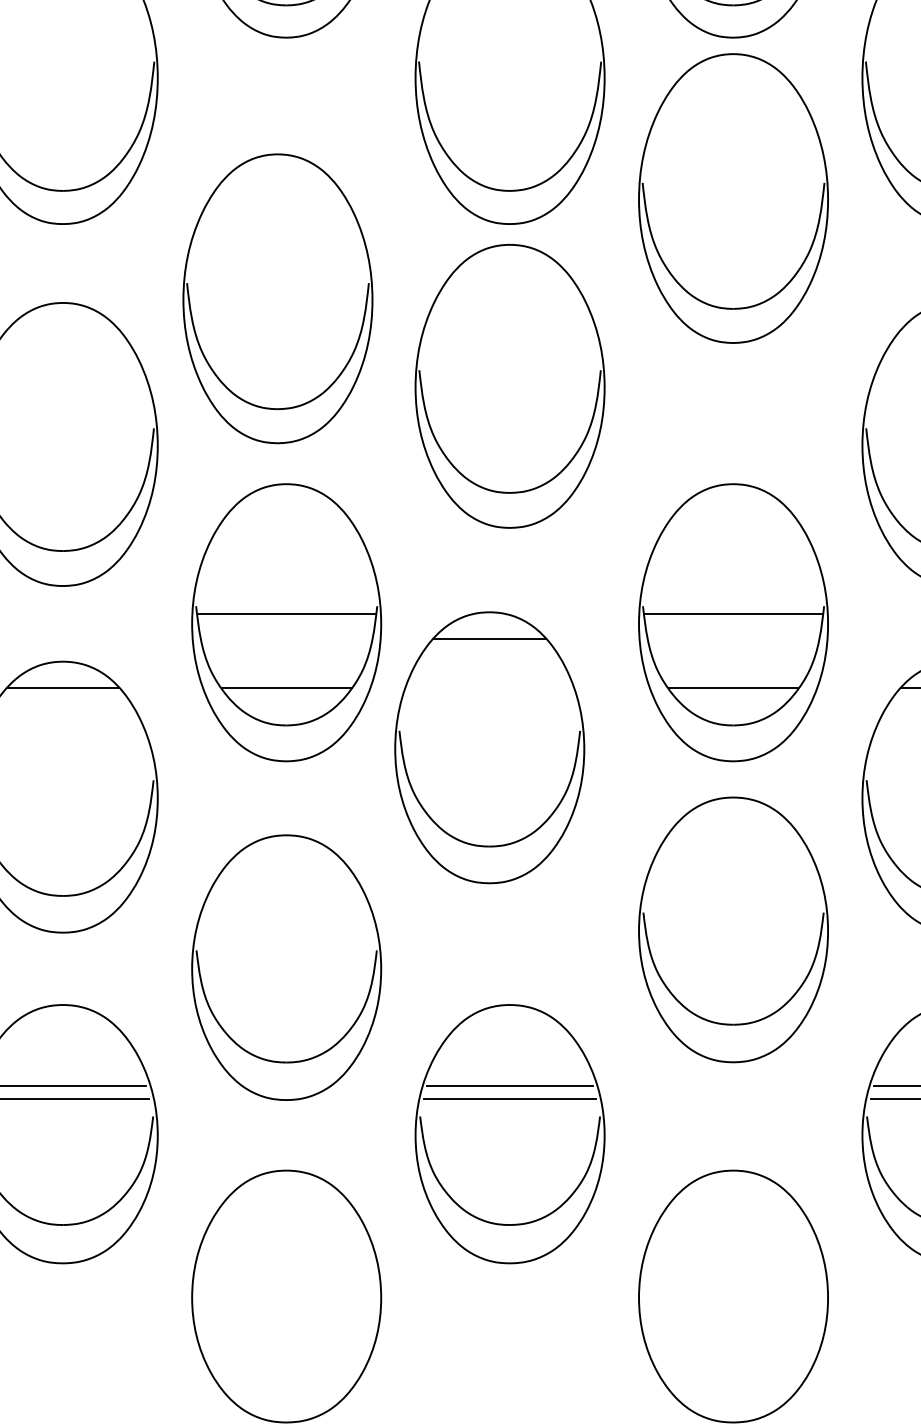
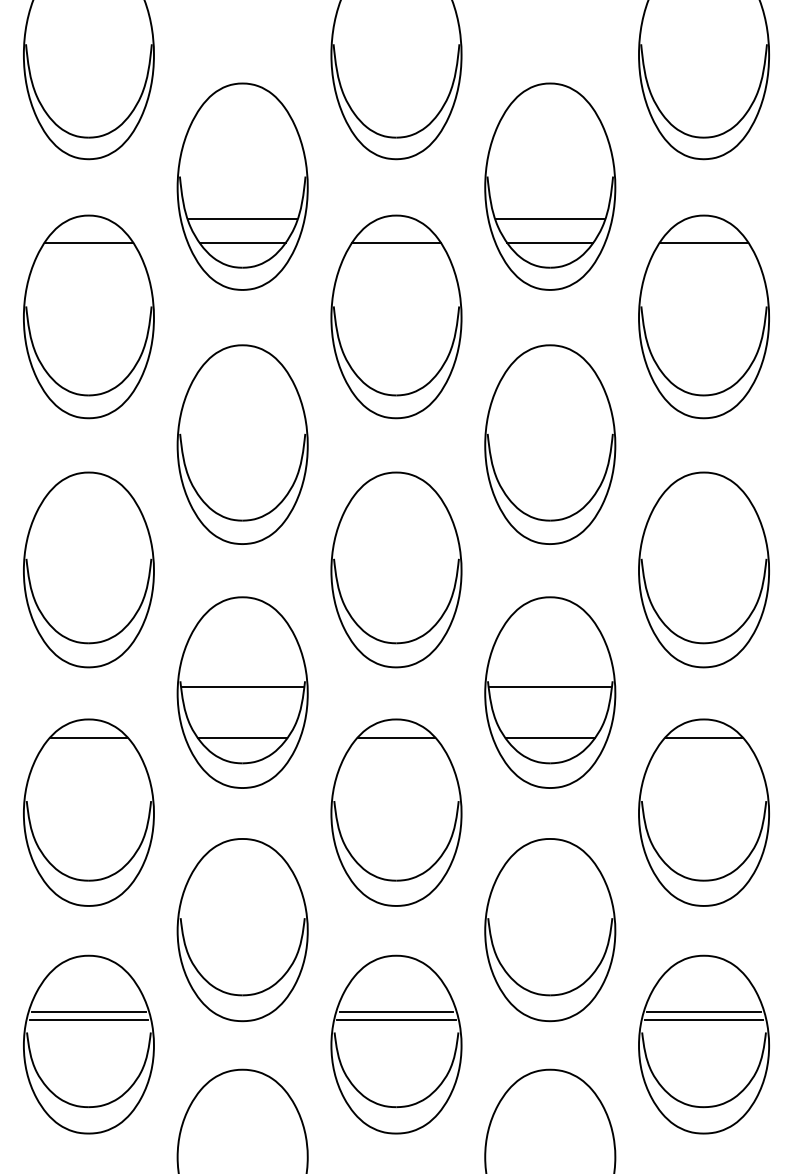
part: (733, 198) -> (550, 444), moved
part: (277, 298) -> (242, 444), moved
part: (510, 385) -> (396, 569), moved
part: (489, 747) -> (396, 812), moved
part: (733, 930) -> (550, 930), moved

